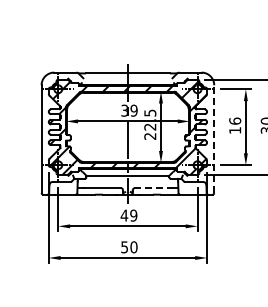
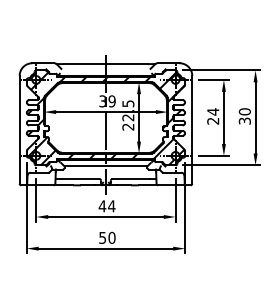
text: (235, 125) -> (213, 116), 16 -> 24
line: (214, 138) -> (192, 129), dashed -> solid
line: (153, 188) -> (131, 179), dashed -> solid
text: (133, 215) -> (111, 206), 49 -> 44

